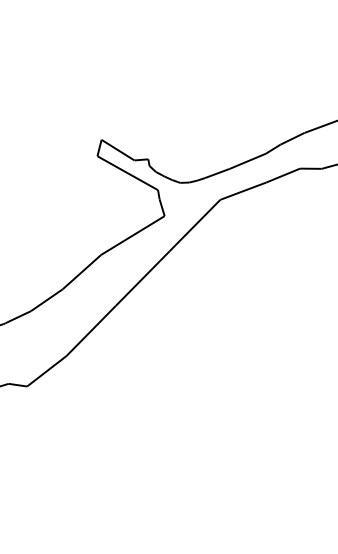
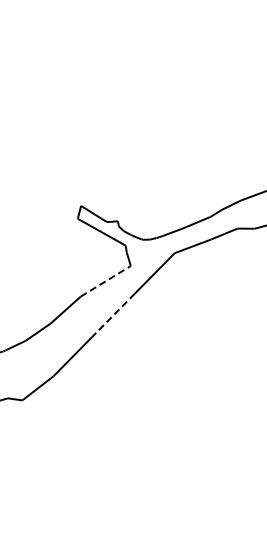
line: (133, 235) -> (106, 281), solid -> dashed
line: (142, 278) -> (113, 315), solid -> dashed

